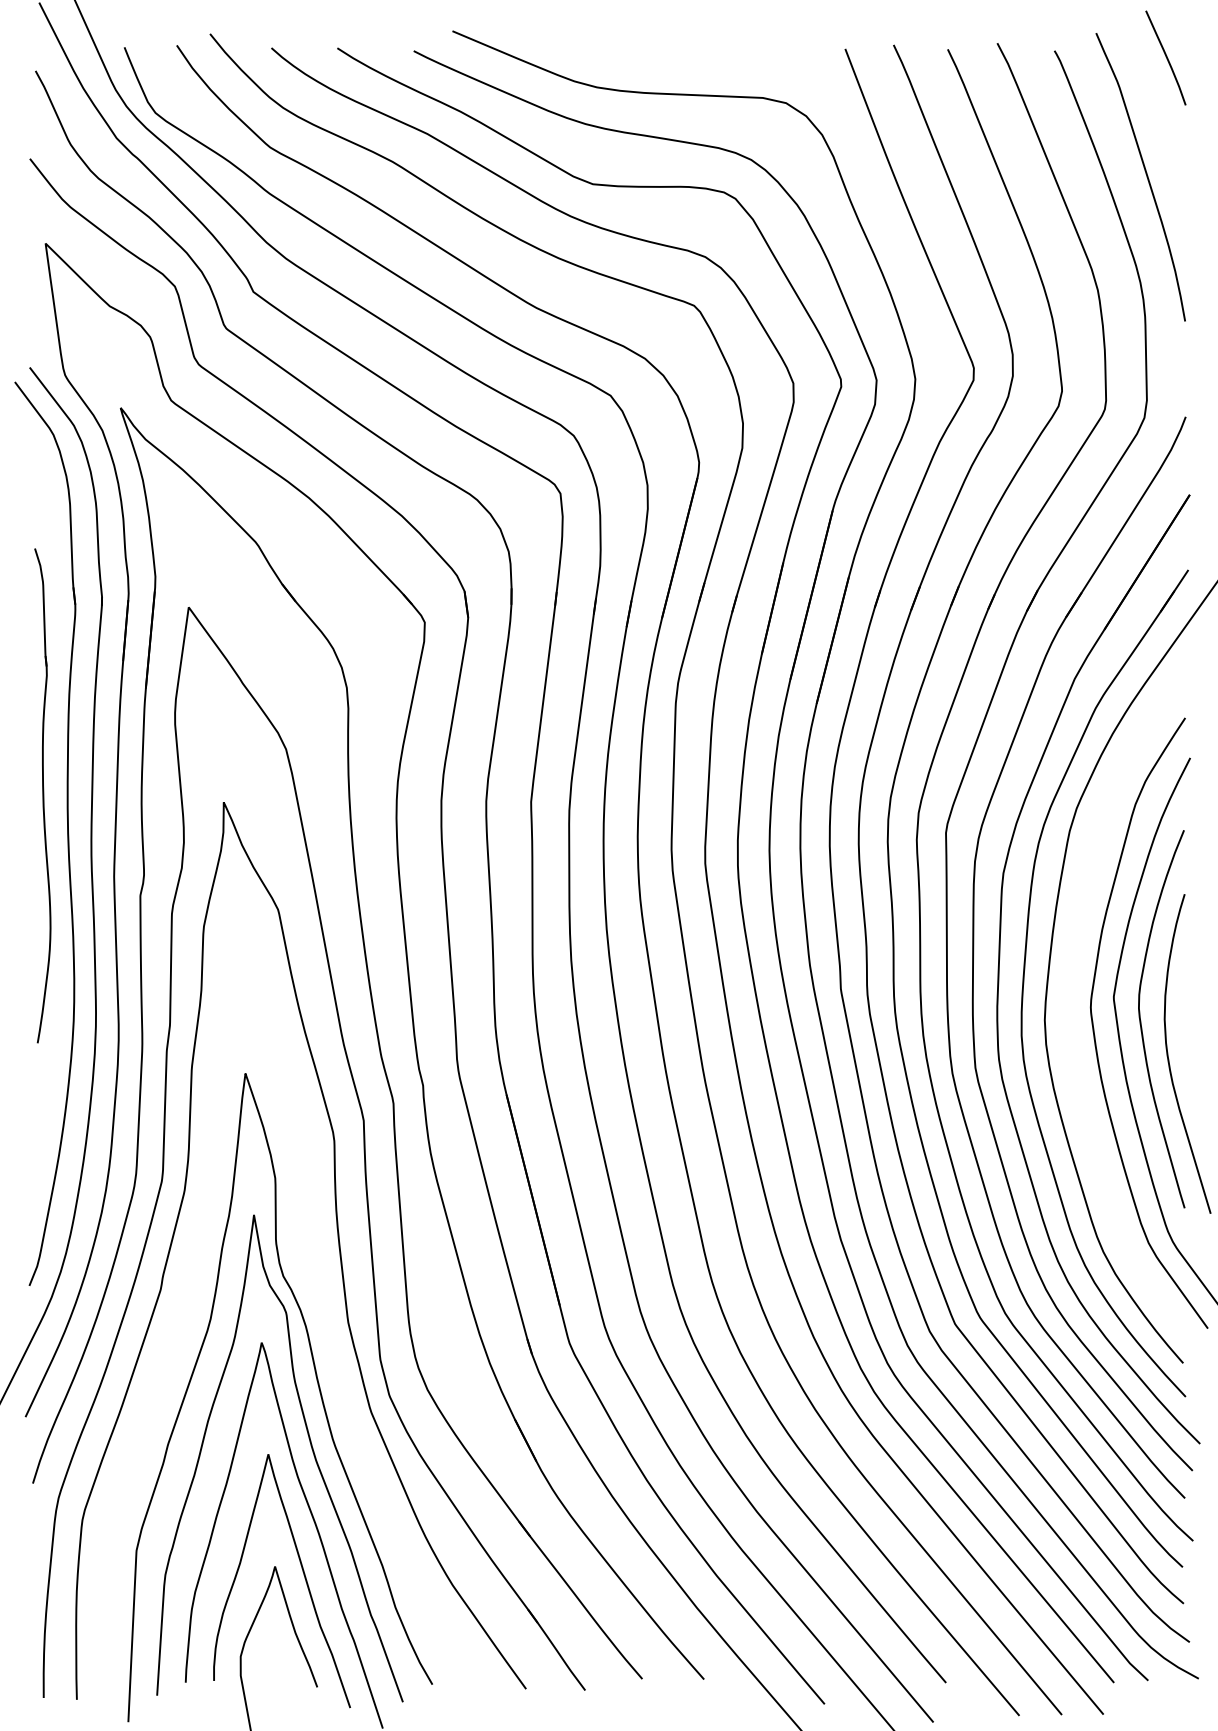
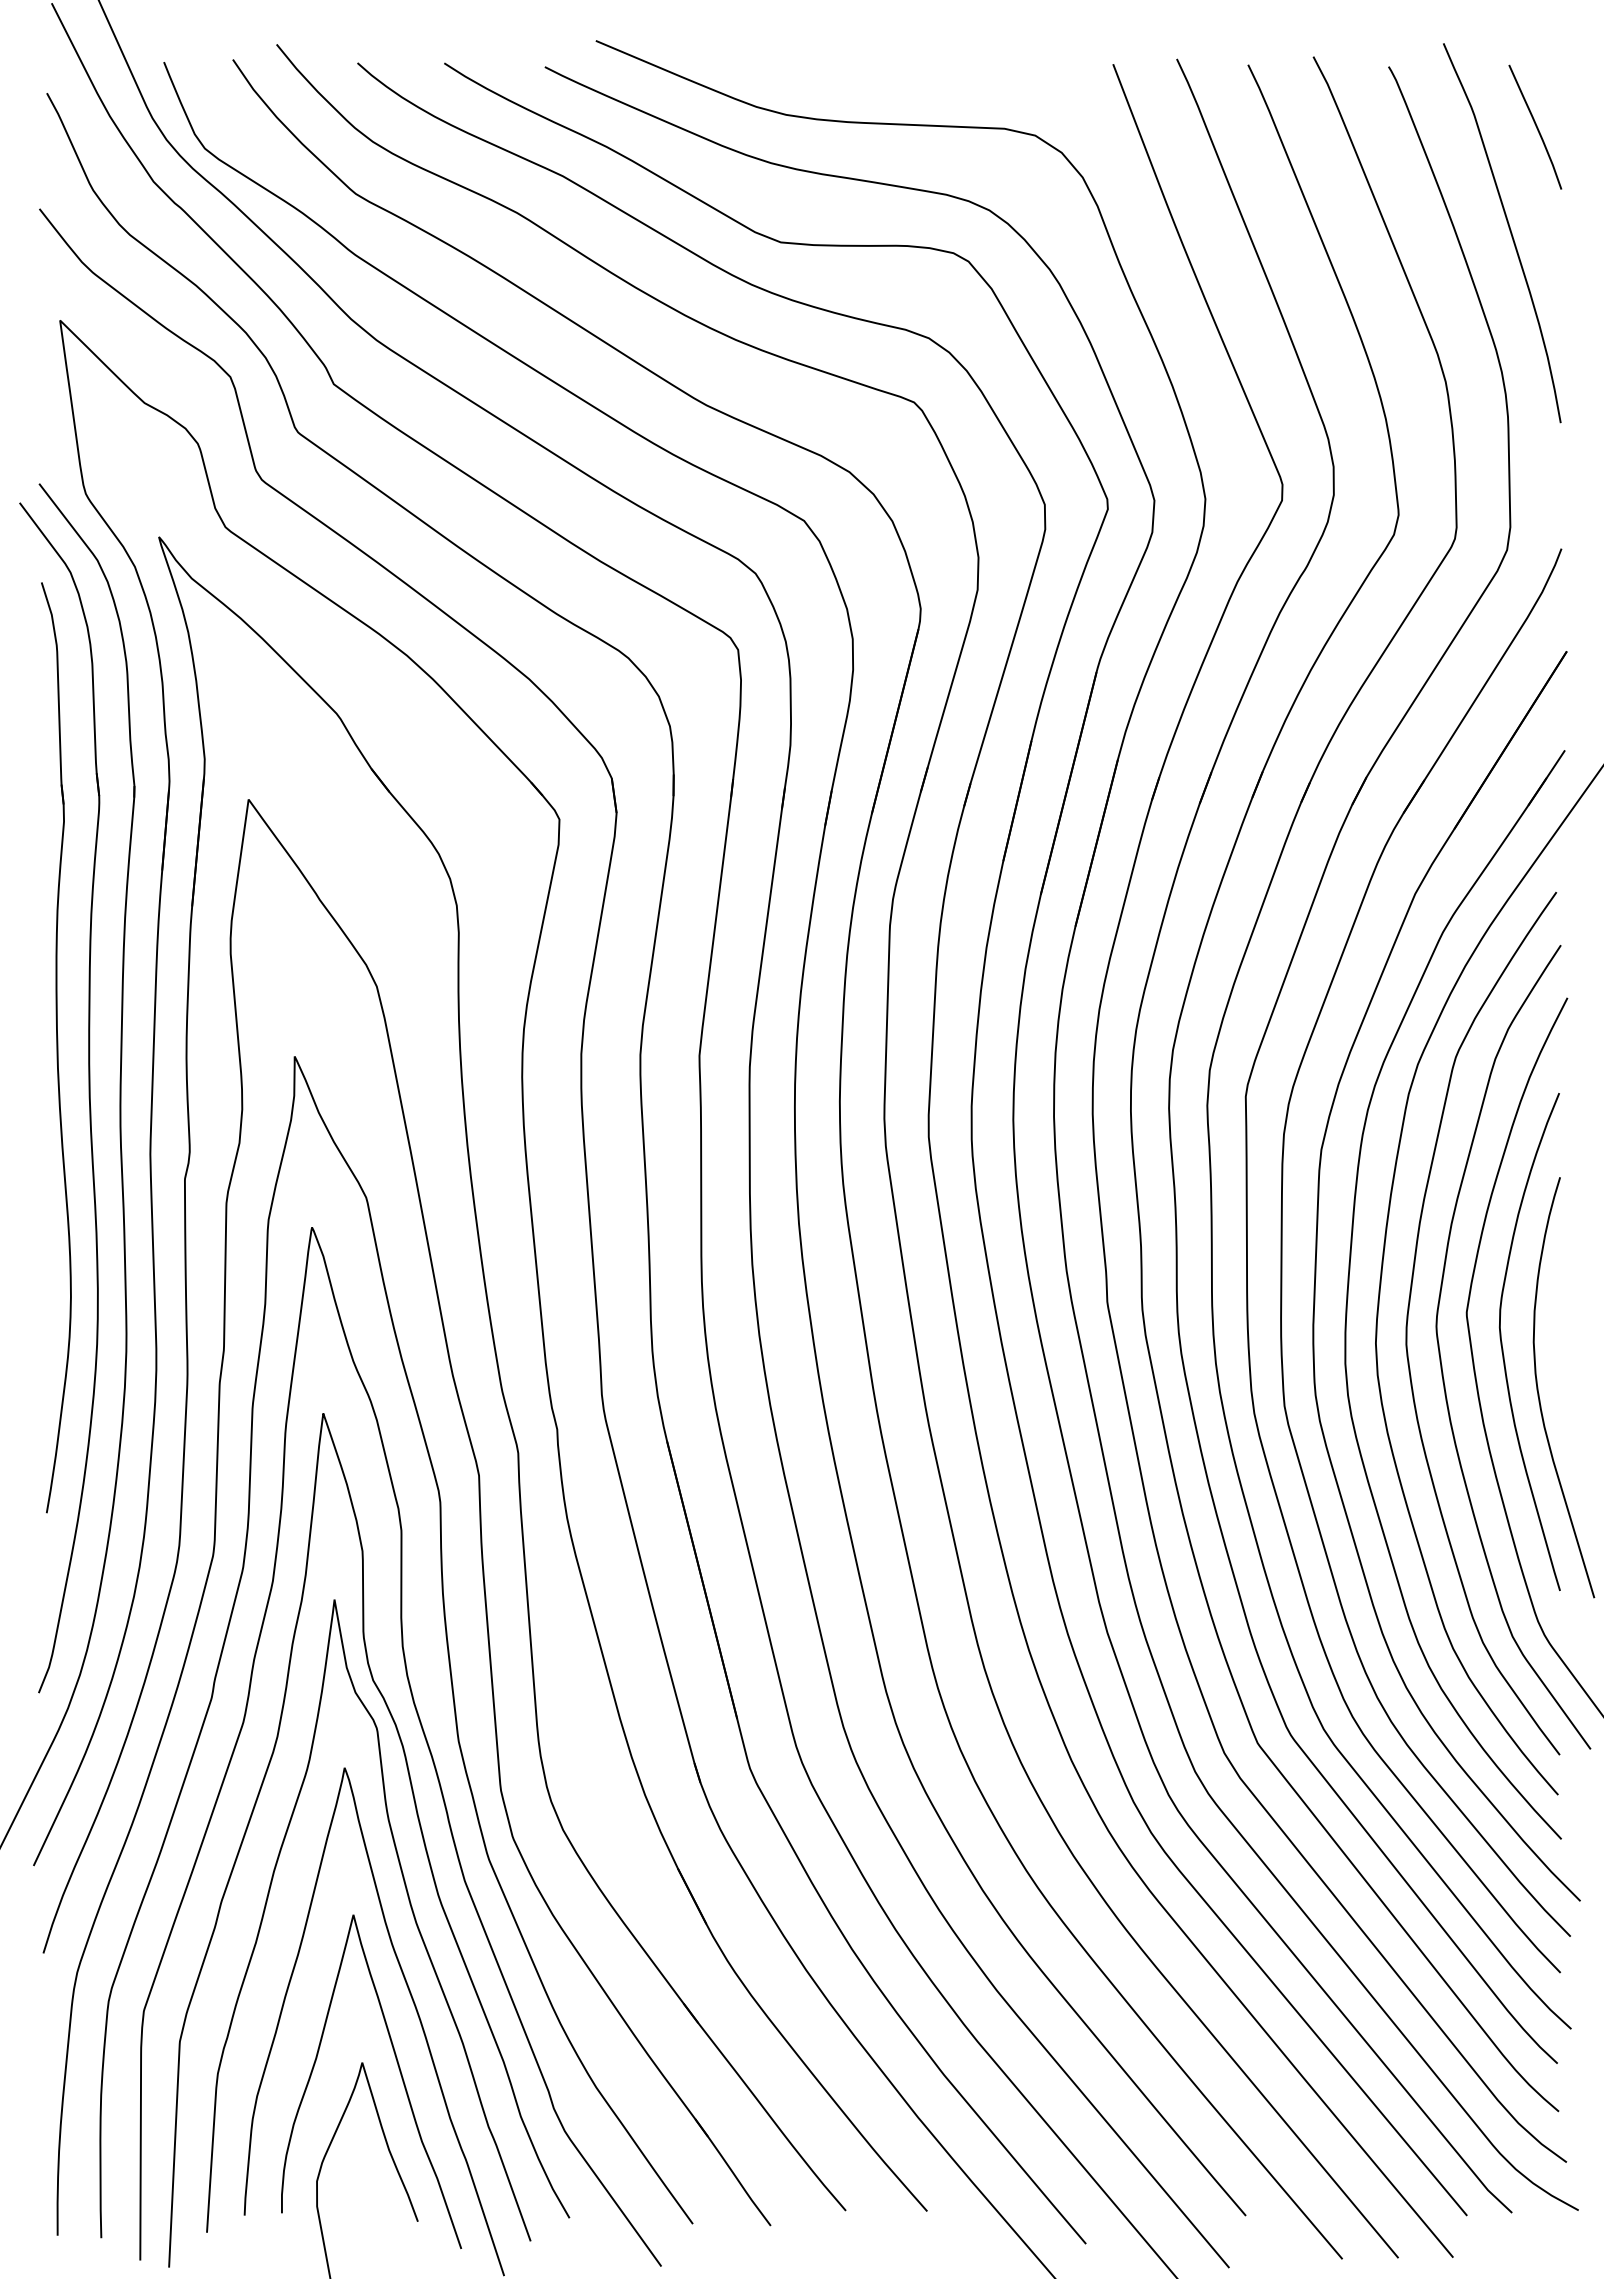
curve: (1166, 57) -> (1535, 126), moved
part: (42, 795) -> (56, 1047), size x1.43
curve: (1069, 1002) -> (1408, 1320), added
curve: (322, 1320) -> (424, 1738), added

